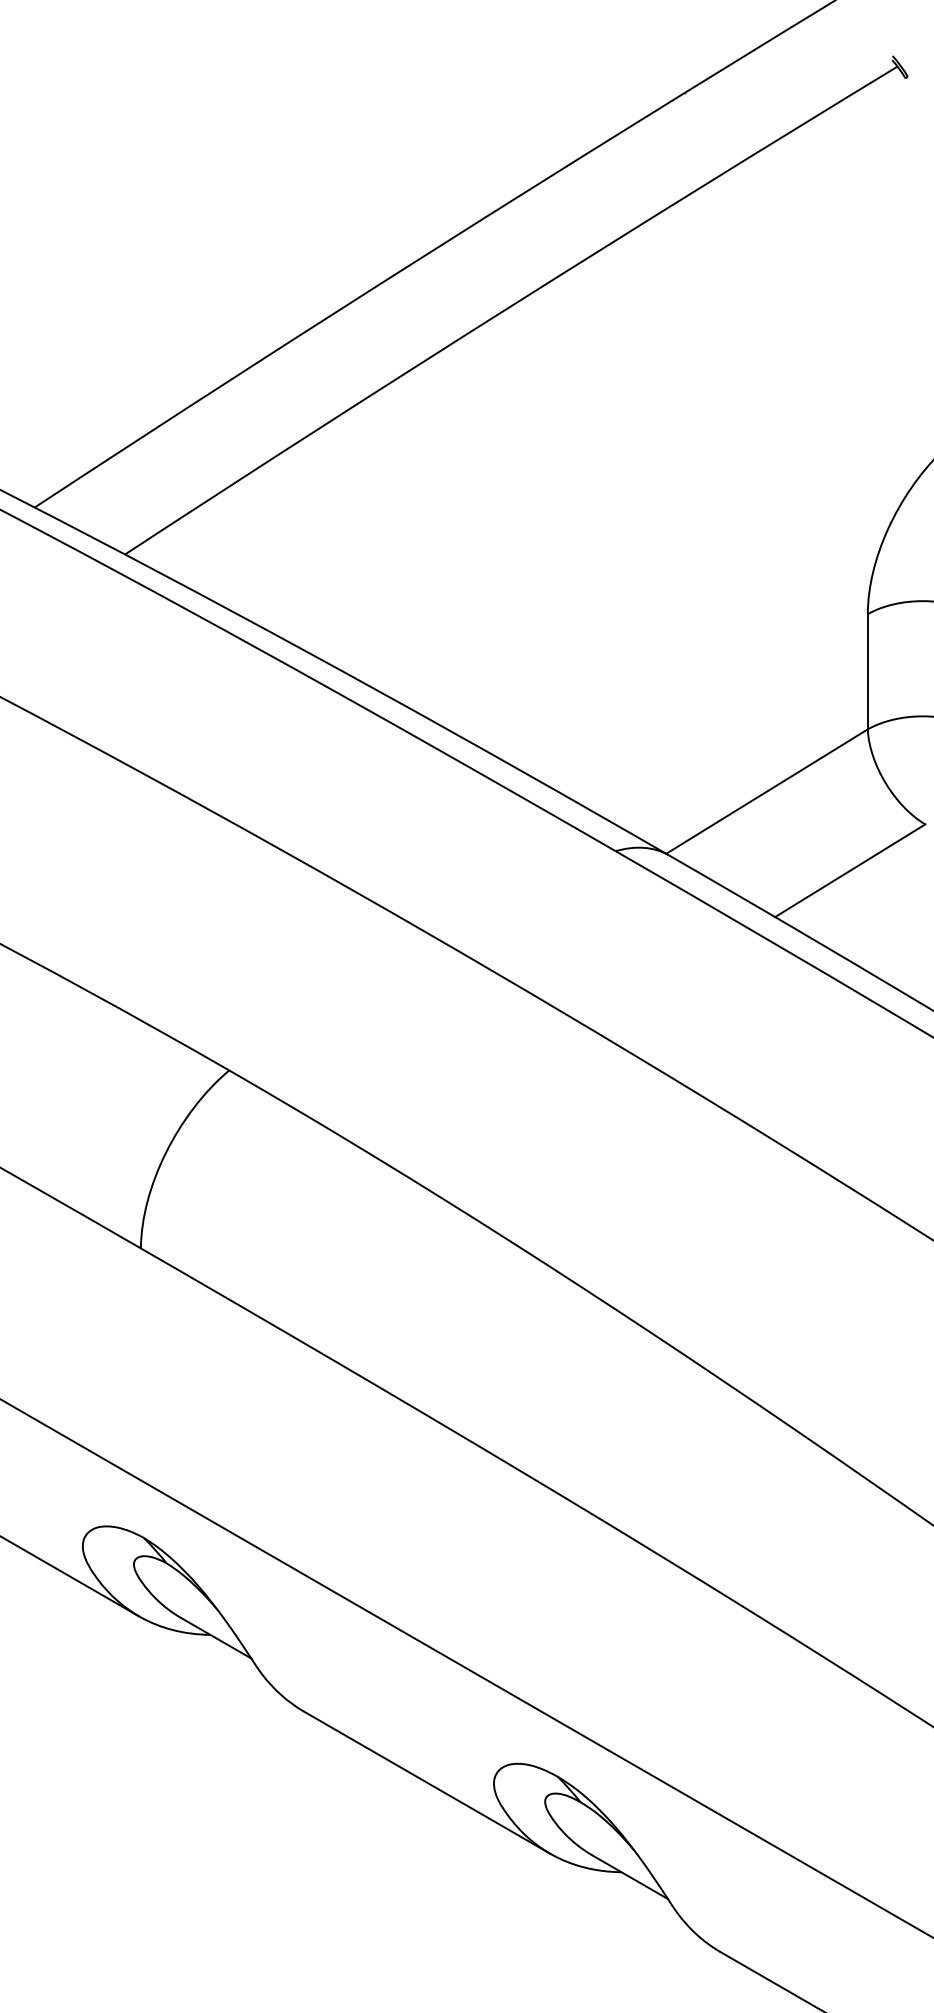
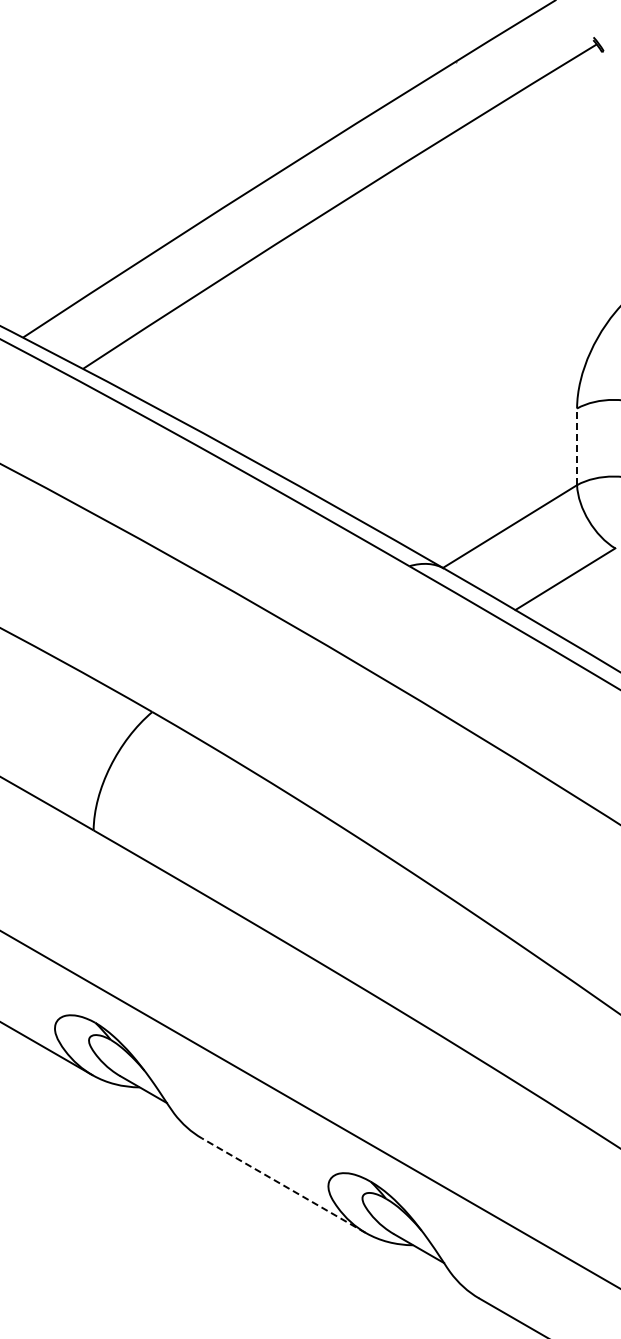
line: (868, 671) -> (577, 446), solid -> dashed
line: (426, 1782) -> (283, 1185), solid -> dashed

